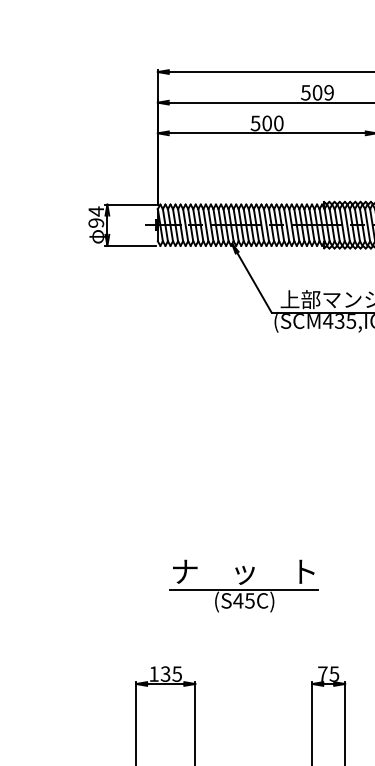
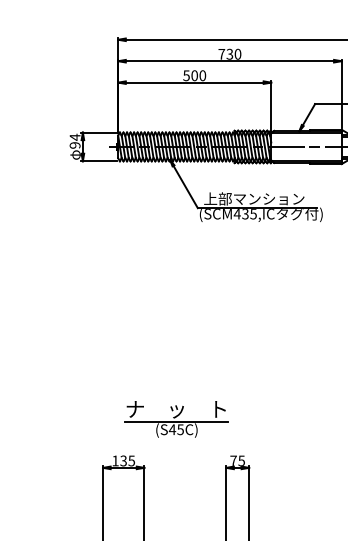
text: (316, 93) -> (229, 54), 509 -> 730
part: (244, 586) -> (176, 419), moved

